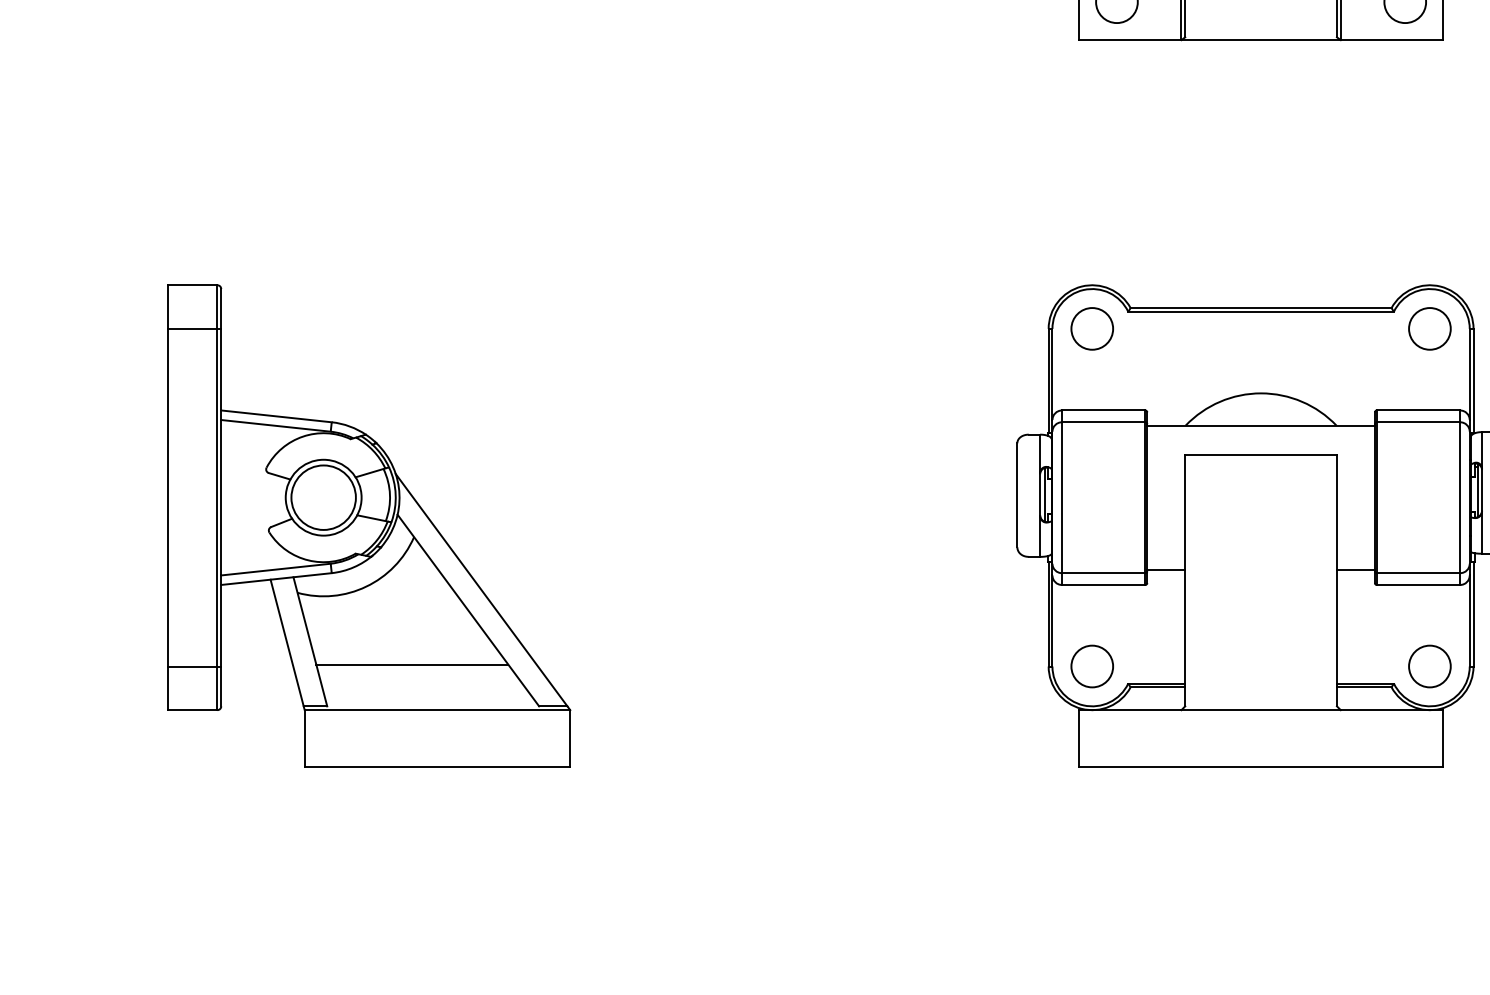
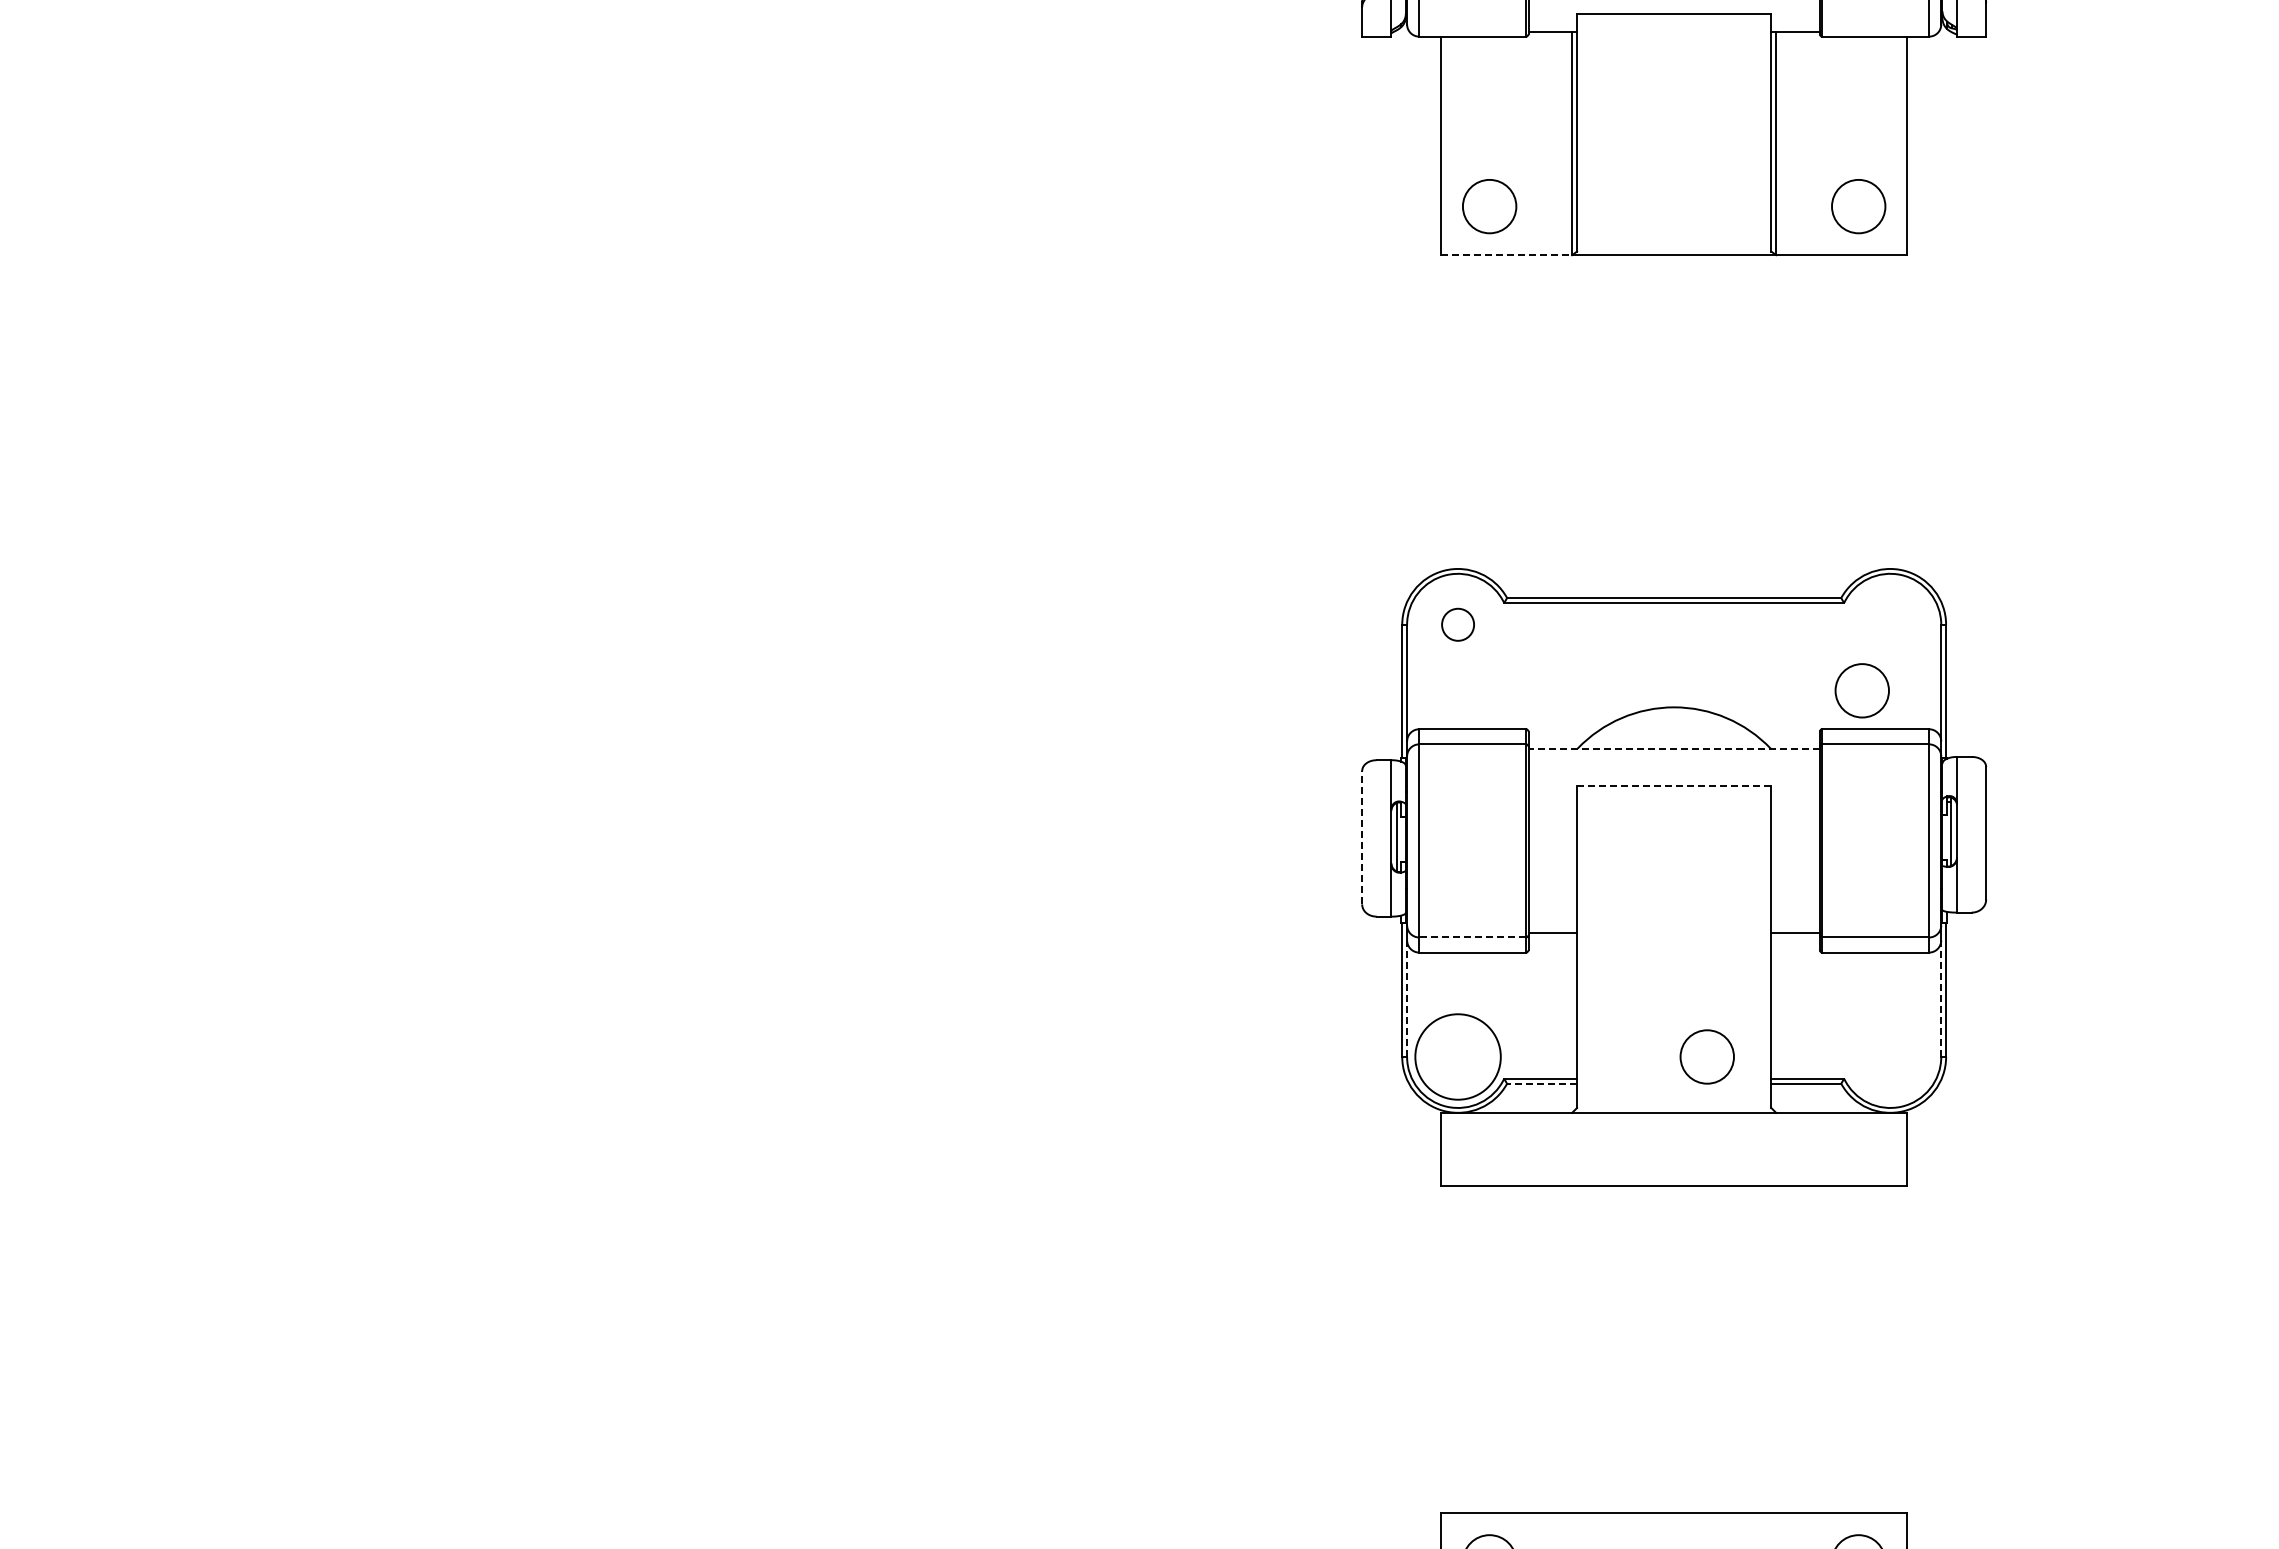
line: (1130, 40) -> (1506, 255), solid -> dashed
circle: (1091, 328) -> (1457, 624), size x0.6
circle: (1429, 328) -> (1861, 690), moved
line: (1261, 425) -> (1674, 748), solid -> dashed
line: (1260, 455) -> (1673, 786), solid -> dashed
line: (1017, 495) -> (1362, 837), solid -> dashed
part: (369, 526) -> (532, 877), removed
line: (1103, 573) -> (1472, 937), solid -> dashed
line: (1469, 620) -> (1941, 998), solid -> dashed
line: (1052, 621) -> (1407, 999), solid -> dashed
circle: (1091, 666) -> (1457, 1056), size x1.6
circle: (1429, 666) -> (1706, 1056), moved
line: (1158, 687) -> (1542, 1083), solid -> dashed

